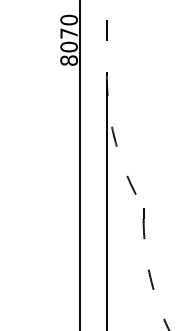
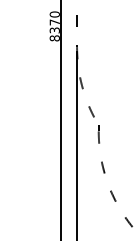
text: (68, 47) -> (54, 30), 8070 -> 8370

